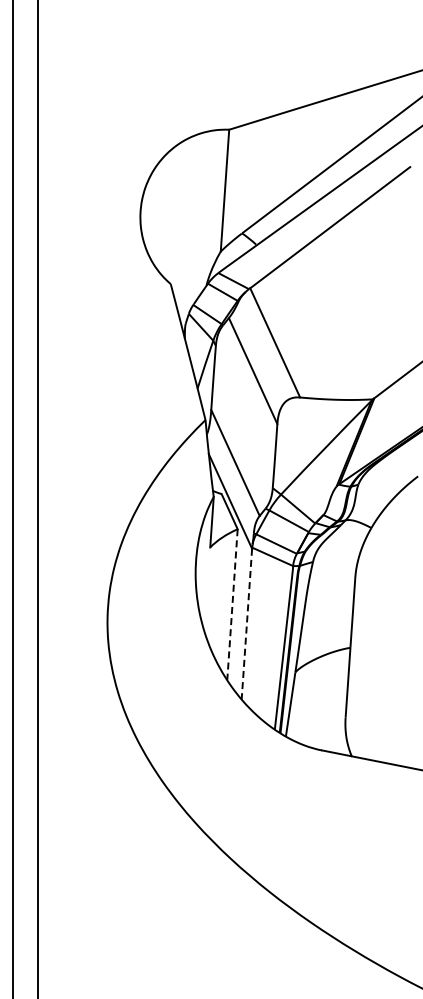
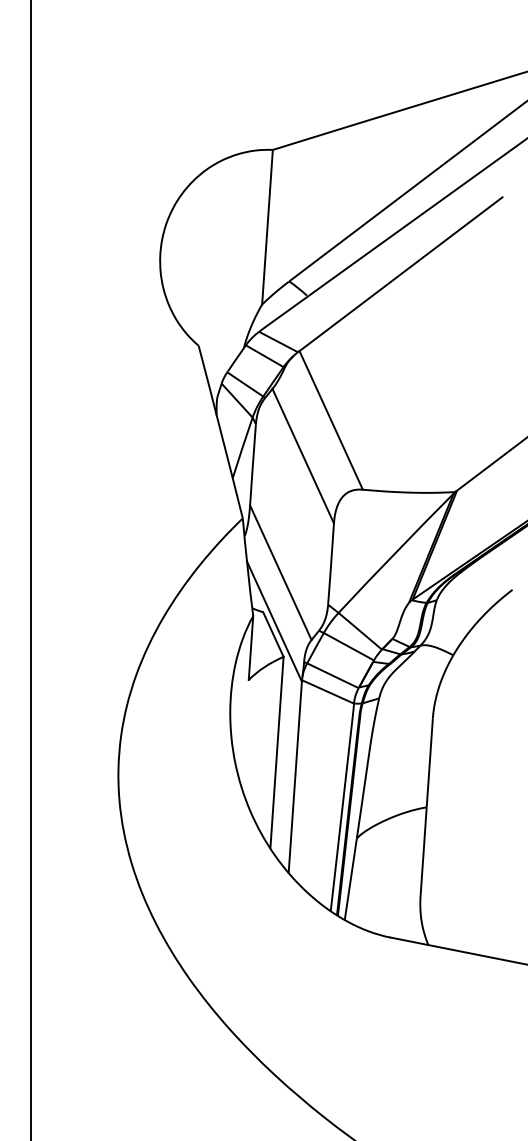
line: (232, 605) -> (277, 753), dashed -> solid
line: (246, 624) -> (294, 777), dashed -> solid

